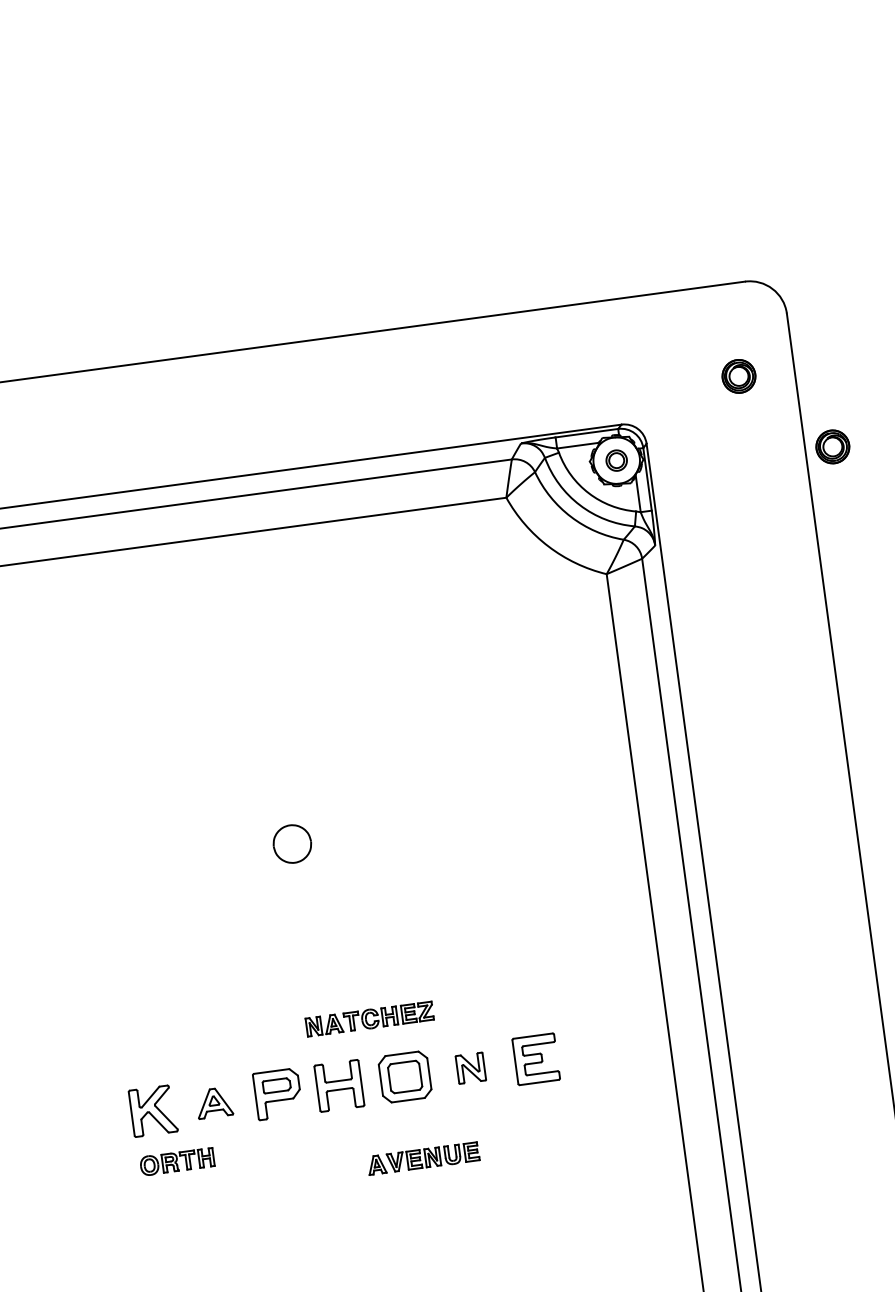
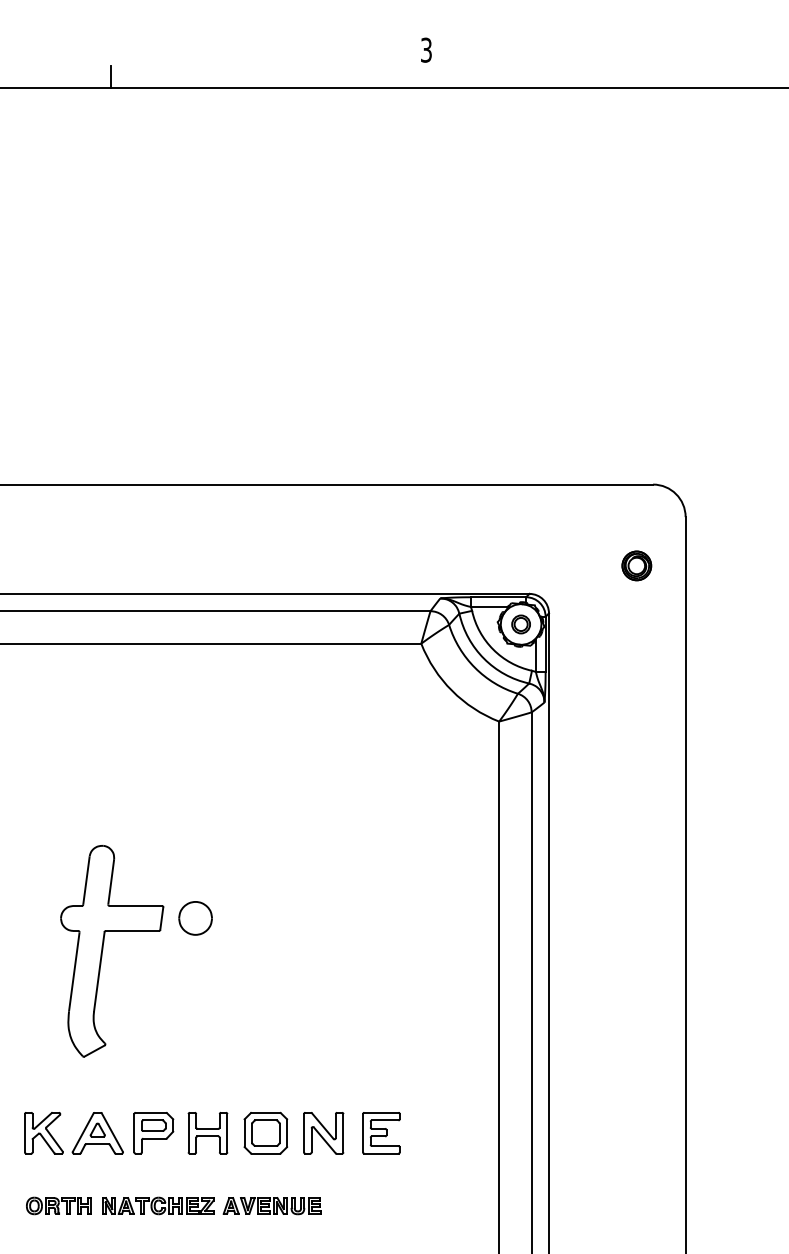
part: (832, 446) -> (709, 637), removed
part: (192, 894) -> (103, 950), added
part: (370, 1018) -> (158, 1205), moved
part: (470, 1068) -> (323, 1133), size x1.67
part: (214, 1103) -> (97, 1133), size x1.67
part: (176, 1161) -> (58, 1205), moved

